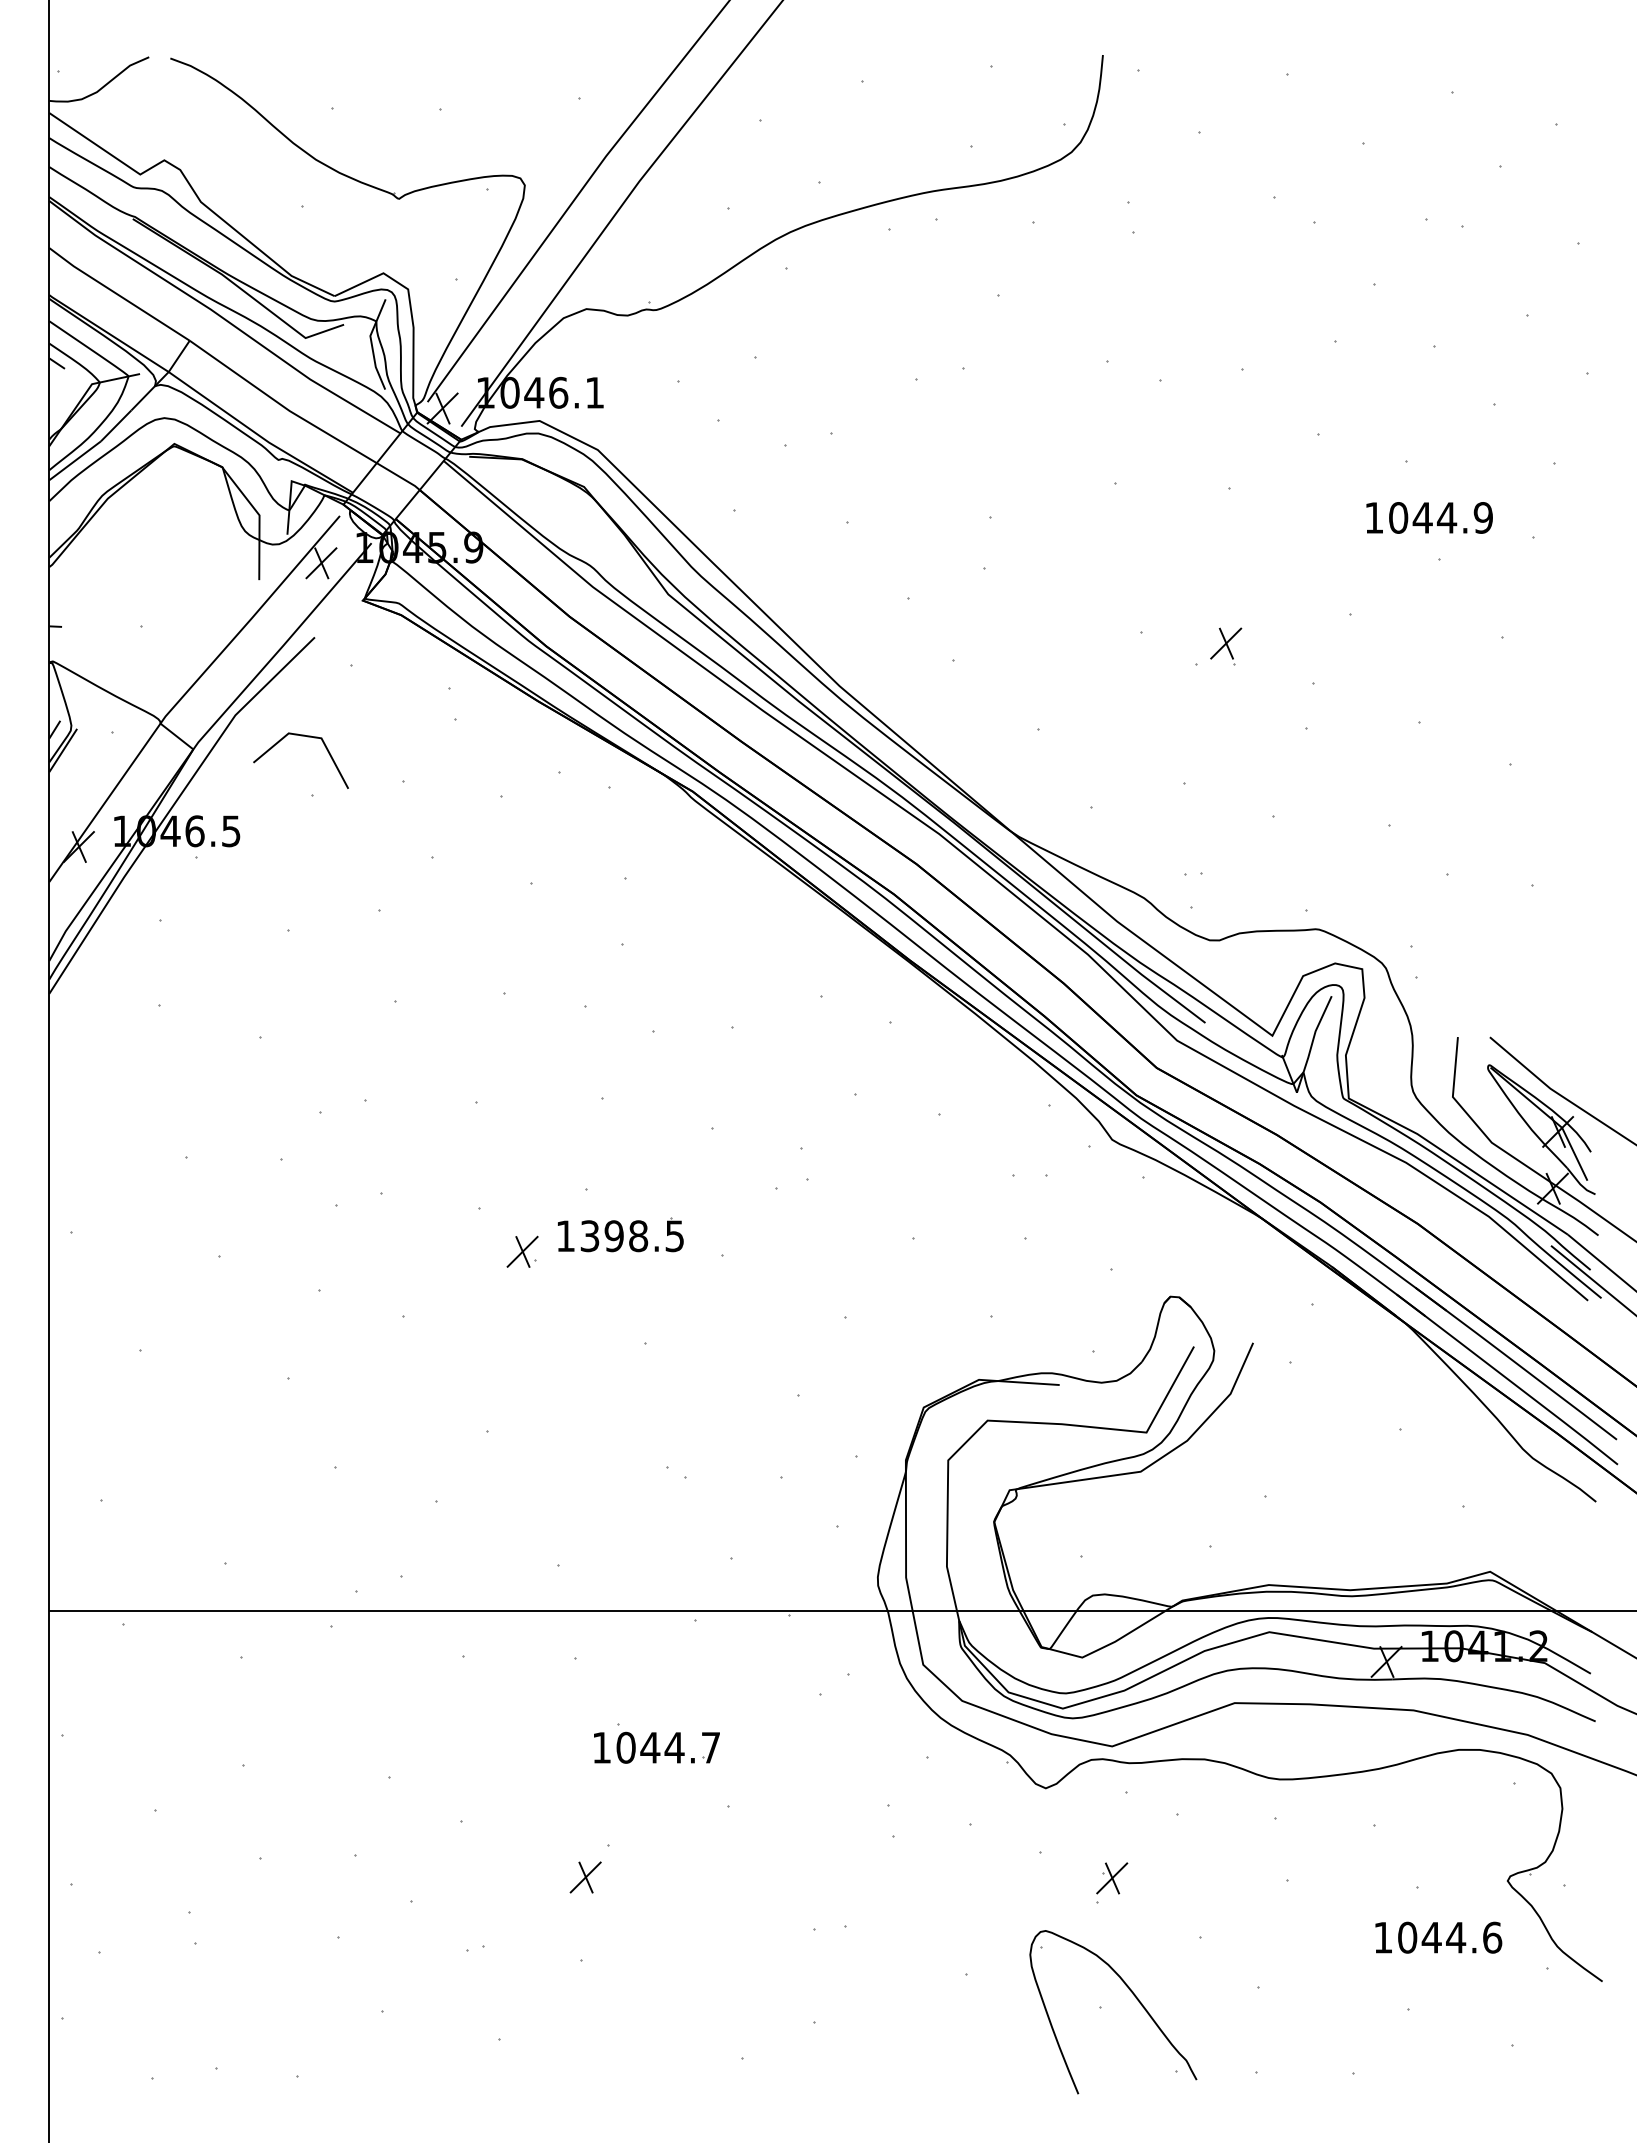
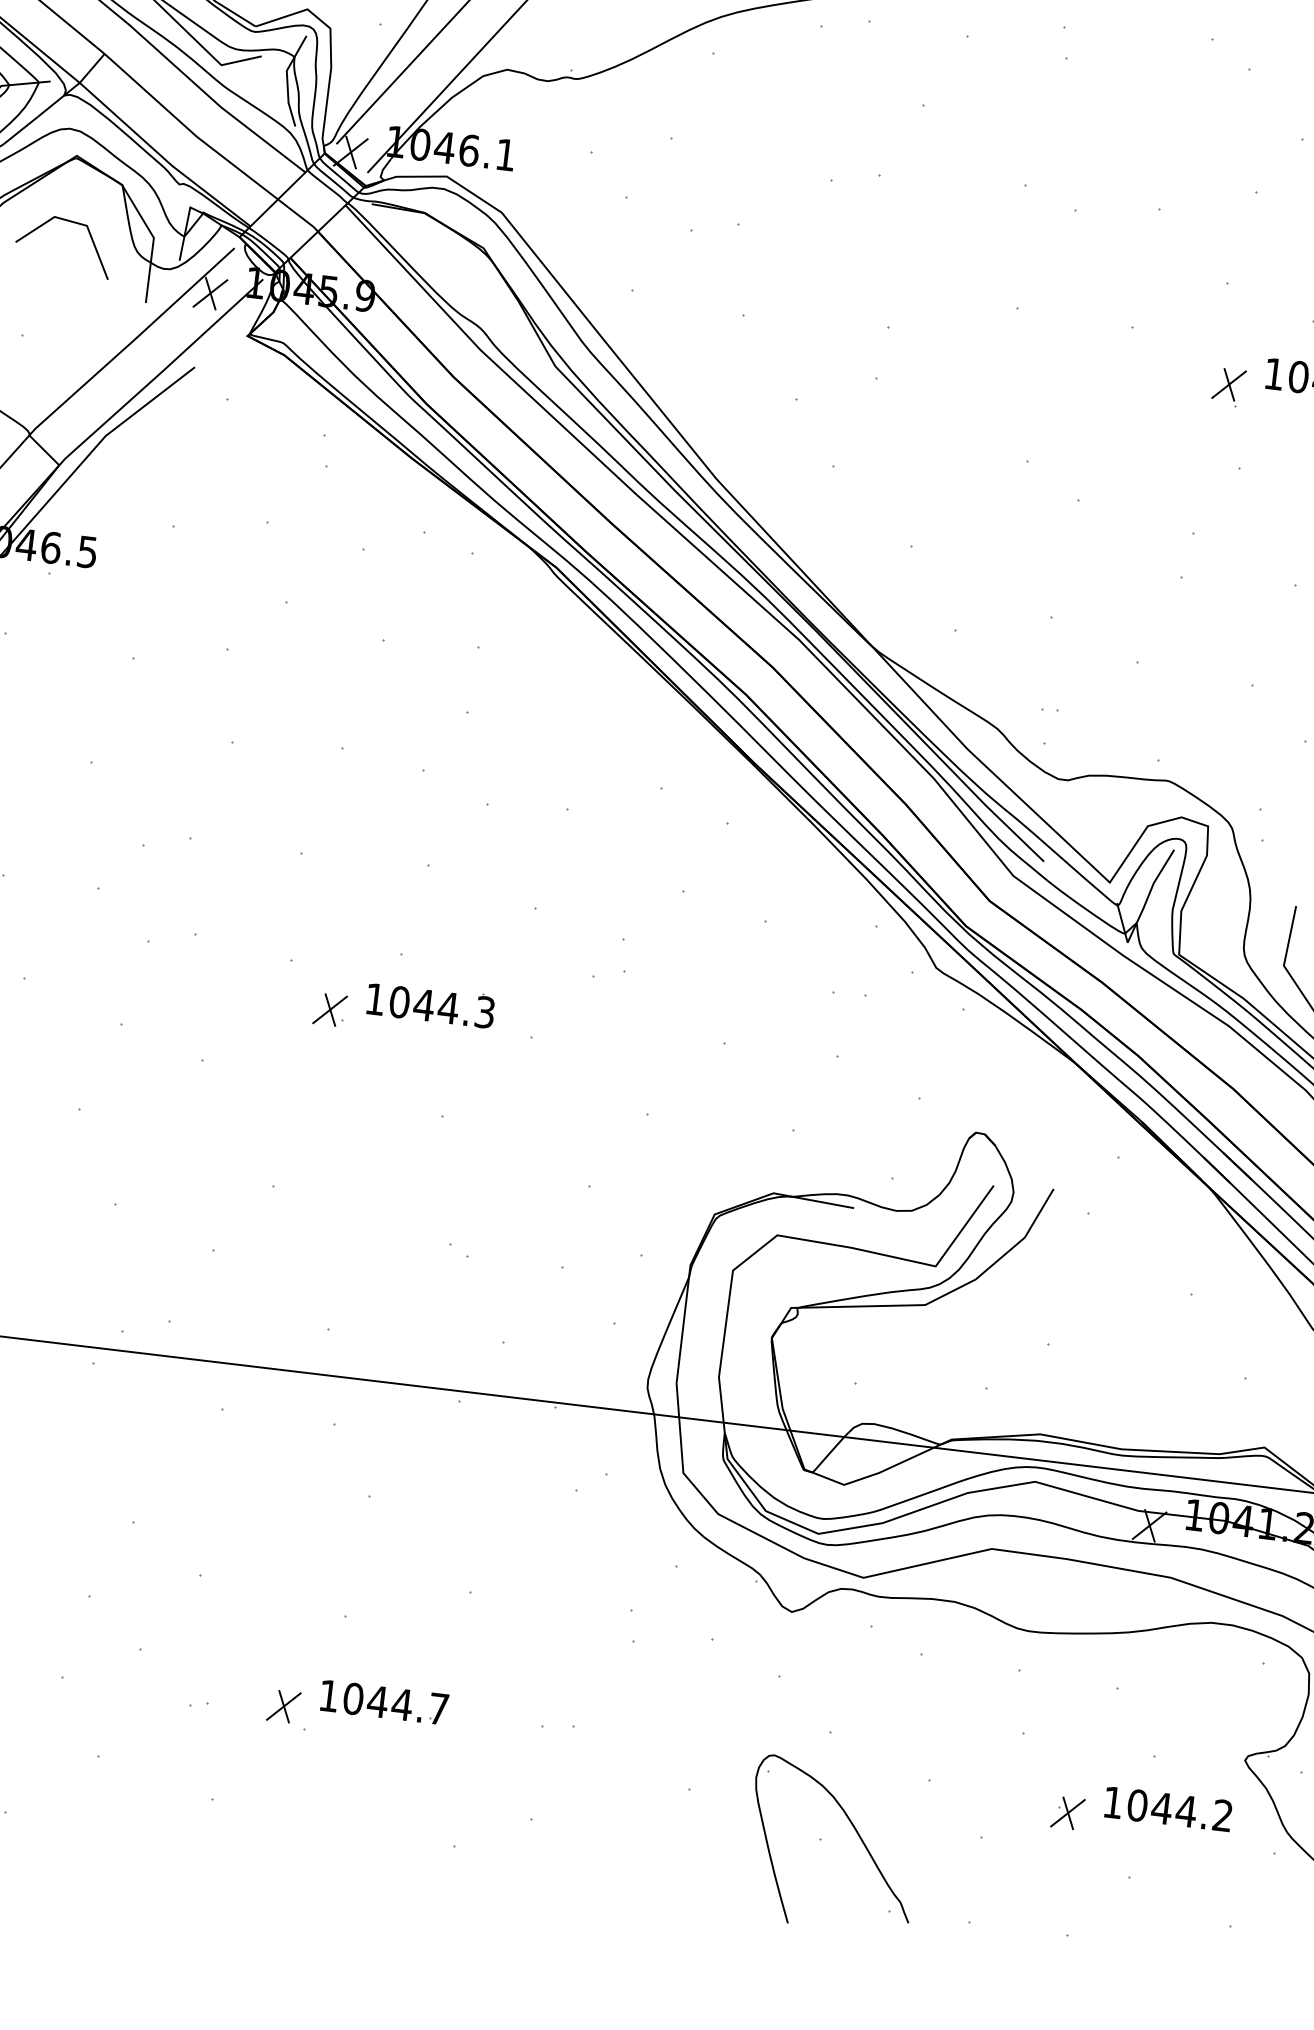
part: (1226, 646) -> (1229, 387), moved
line: (300, 736) -> (66, 221), moved
text: (631, 1236) -> (441, 1007), 1398.5 -> 1044.3
part: (656, 1747) -> (384, 1702), moved
part: (585, 1877) -> (283, 1706), moved
part: (1112, 1878) -> (1068, 1813), moved
text: (1492, 1937) -> (1222, 1815), 1044.6 -> 1044.2

